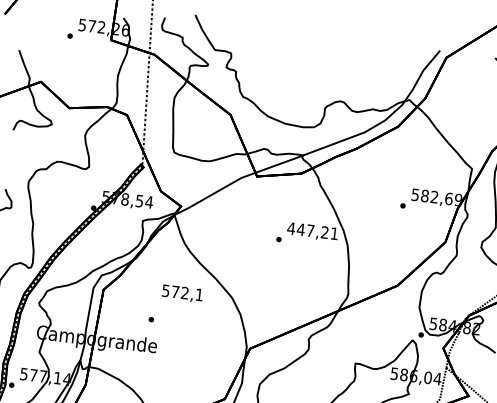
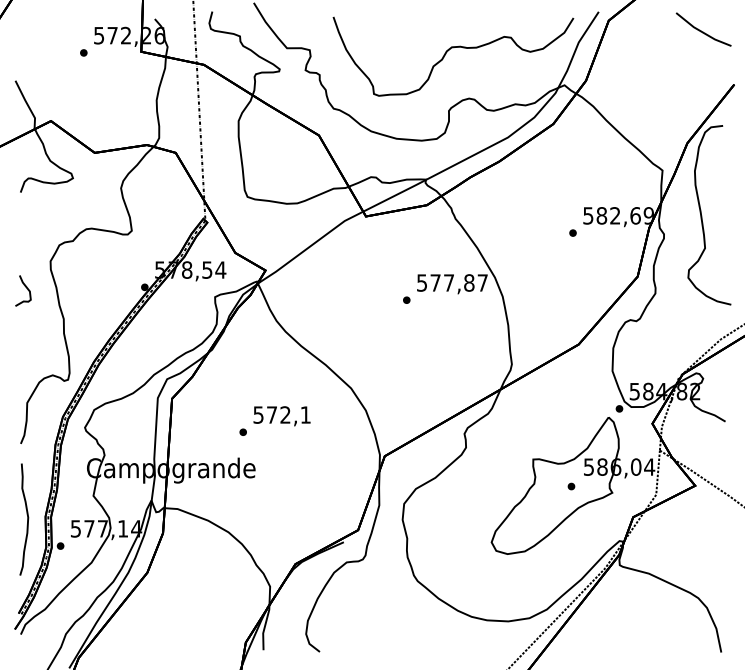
curve: (329, 66) -> (448, 51), added
text: (312, 230) -> (451, 282), 447,21 -> 577,87
text: (182, 293) -> (281, 416), moved
part: (380, 386) -> (571, 486), added

